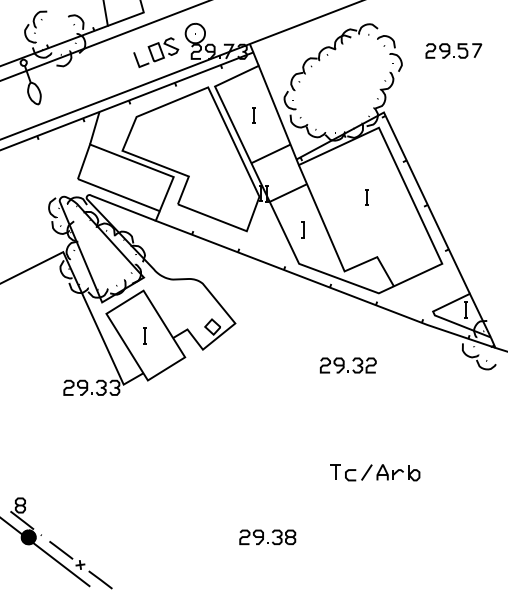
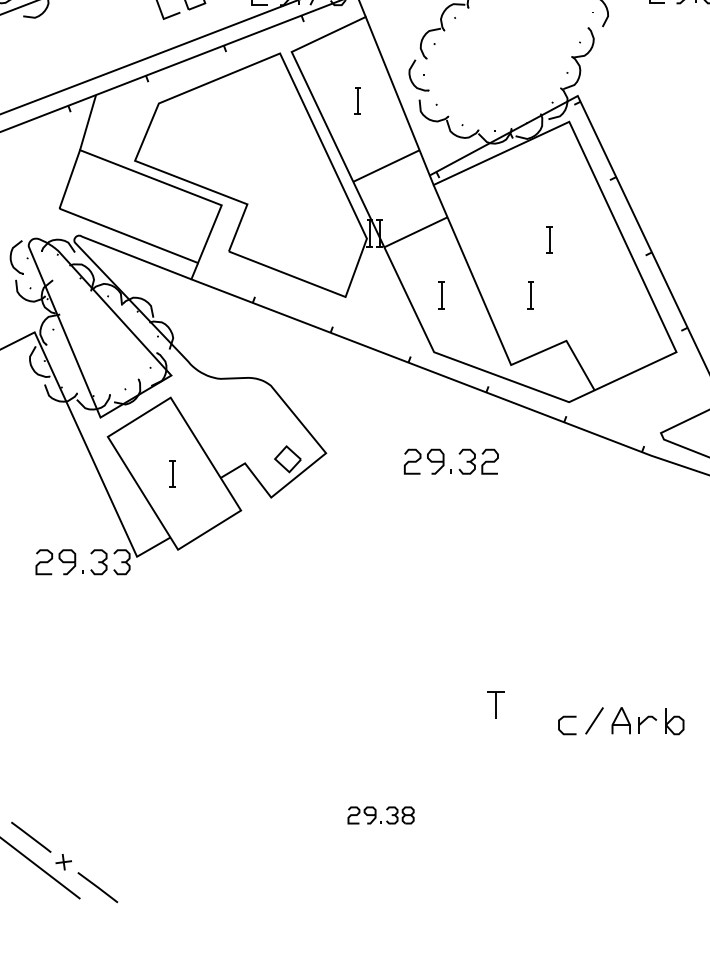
line: (356, 229) -> (531, 294), added
part: (348, 365) -> (451, 461), moved
part: (382, 472) -> (621, 720), moved
part: (267, 537) -> (380, 815), size x0.7

